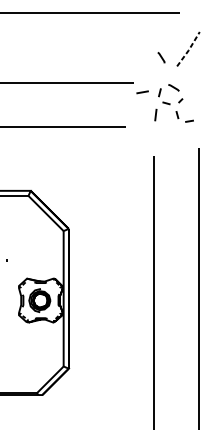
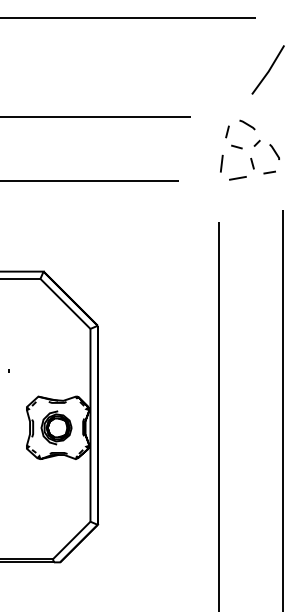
line: (189, 49) -> (269, 70), dashed -> solid
line: (161, 57) -> (274, 151), moved
line: (142, 92) -> (237, 178), moved

